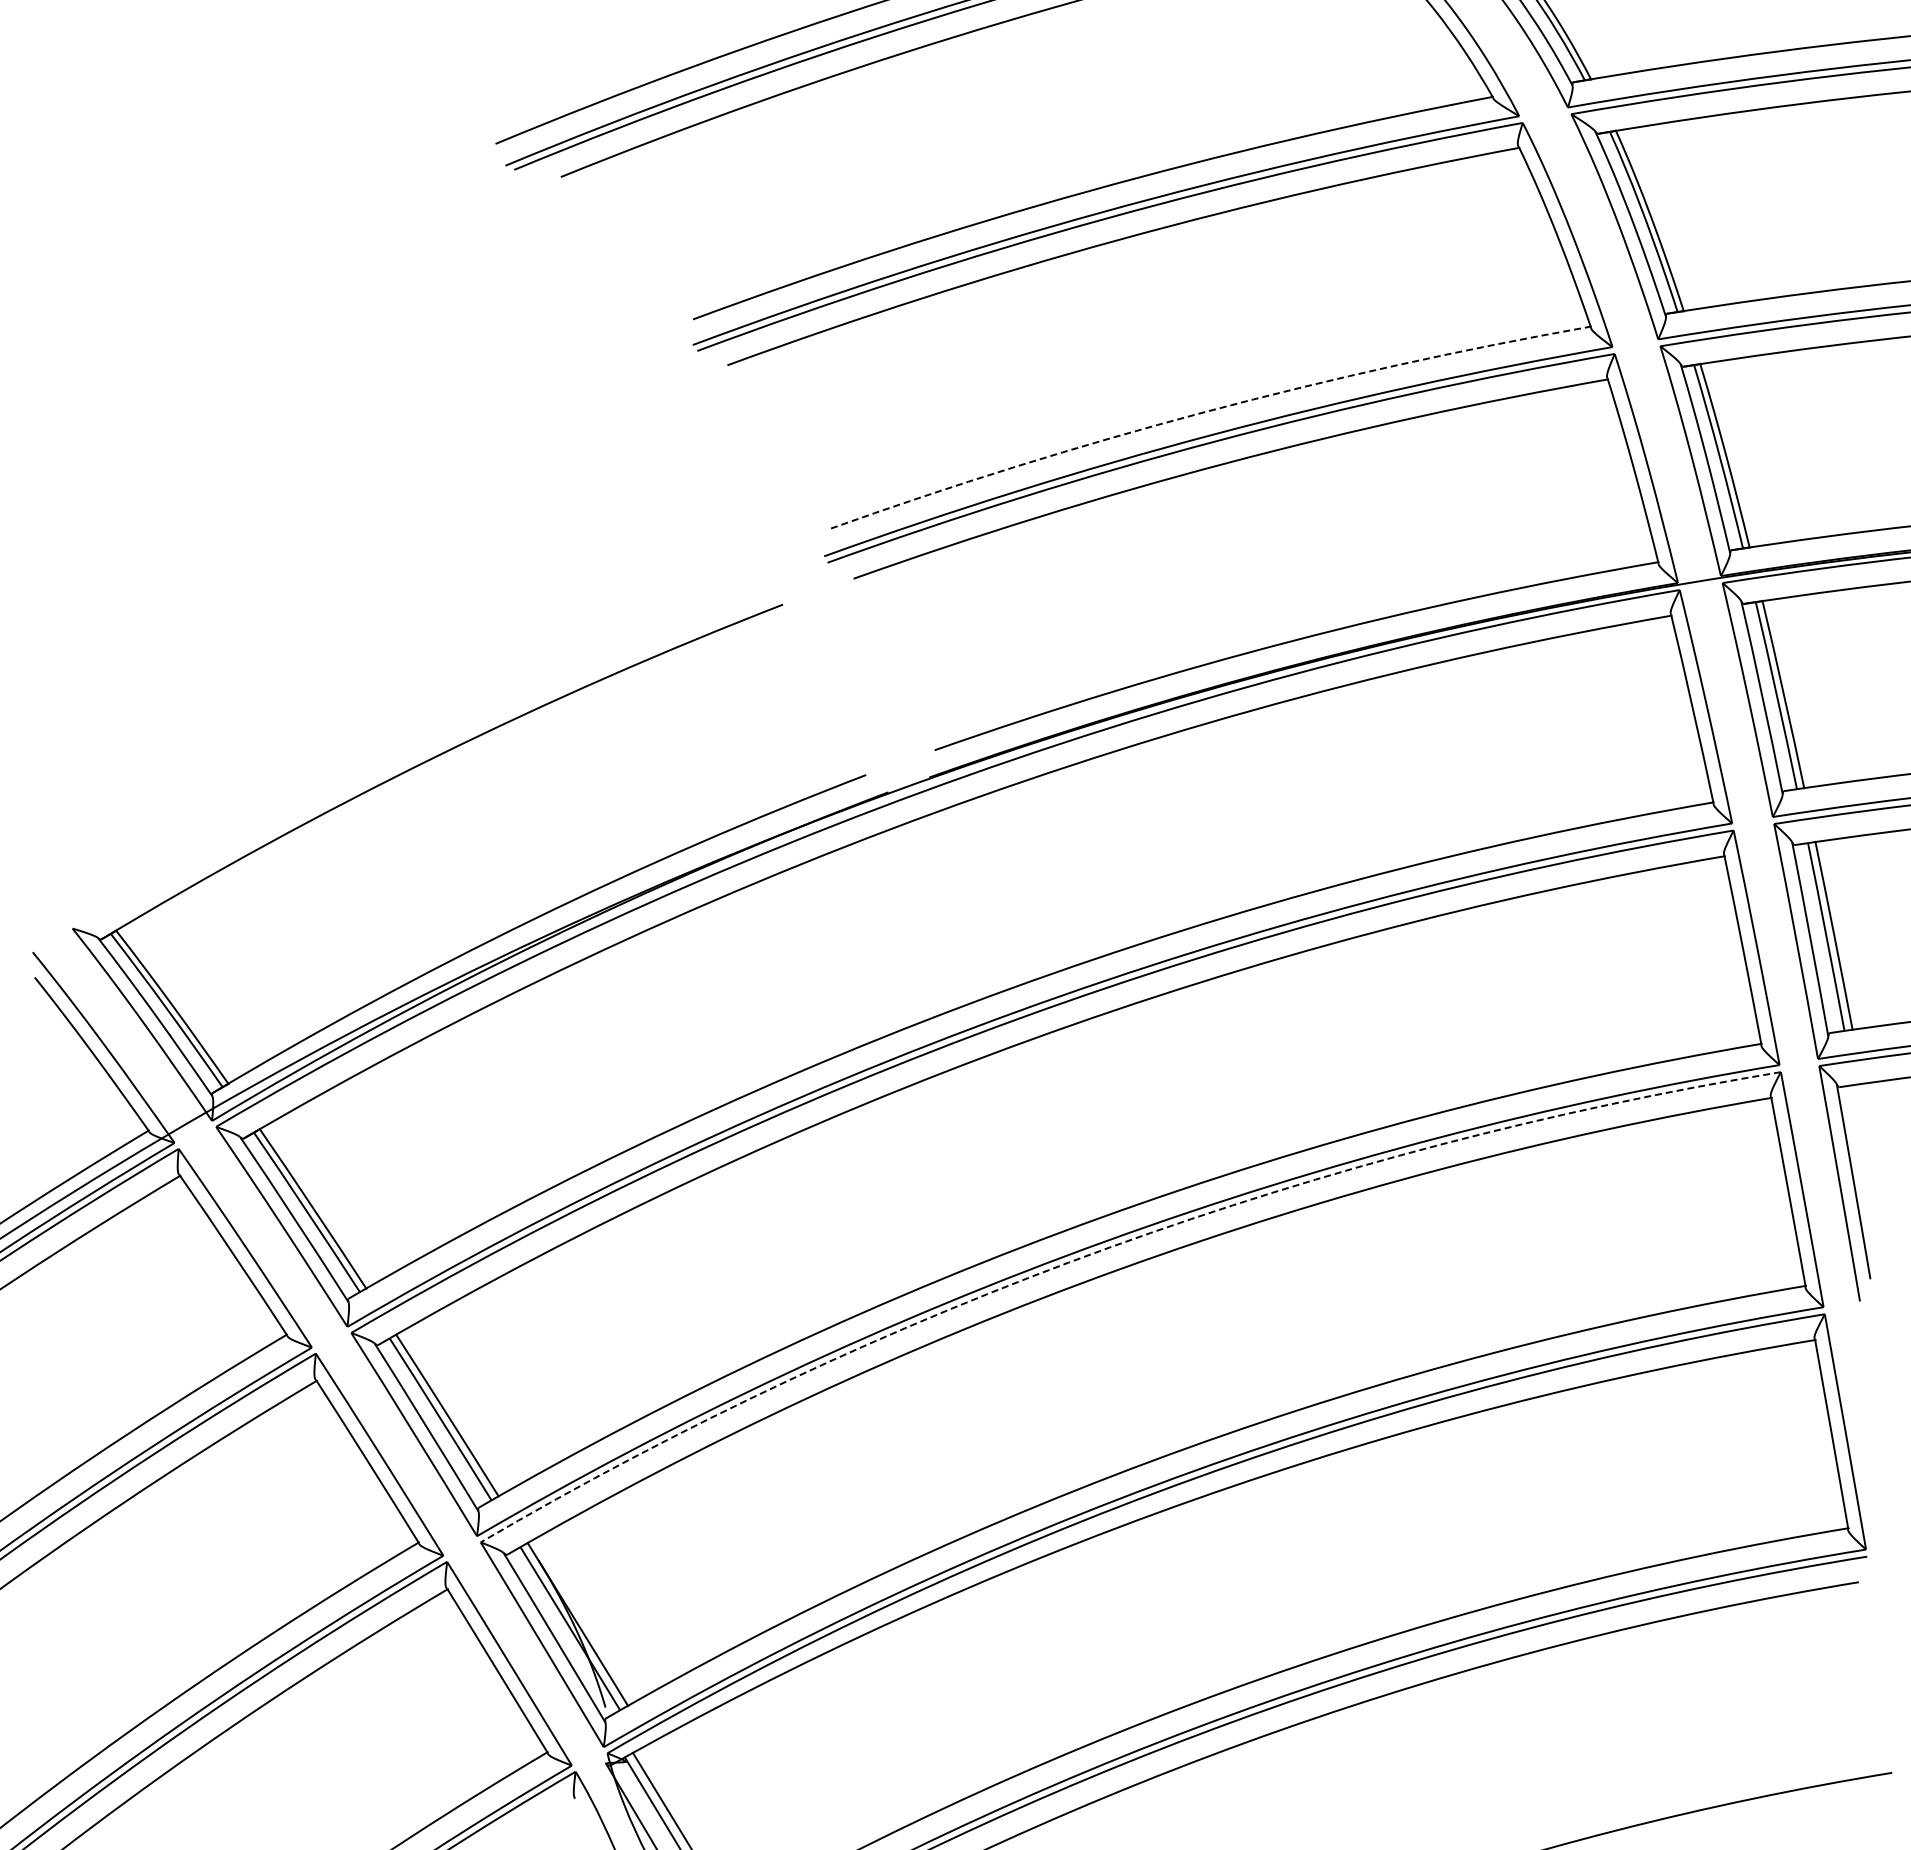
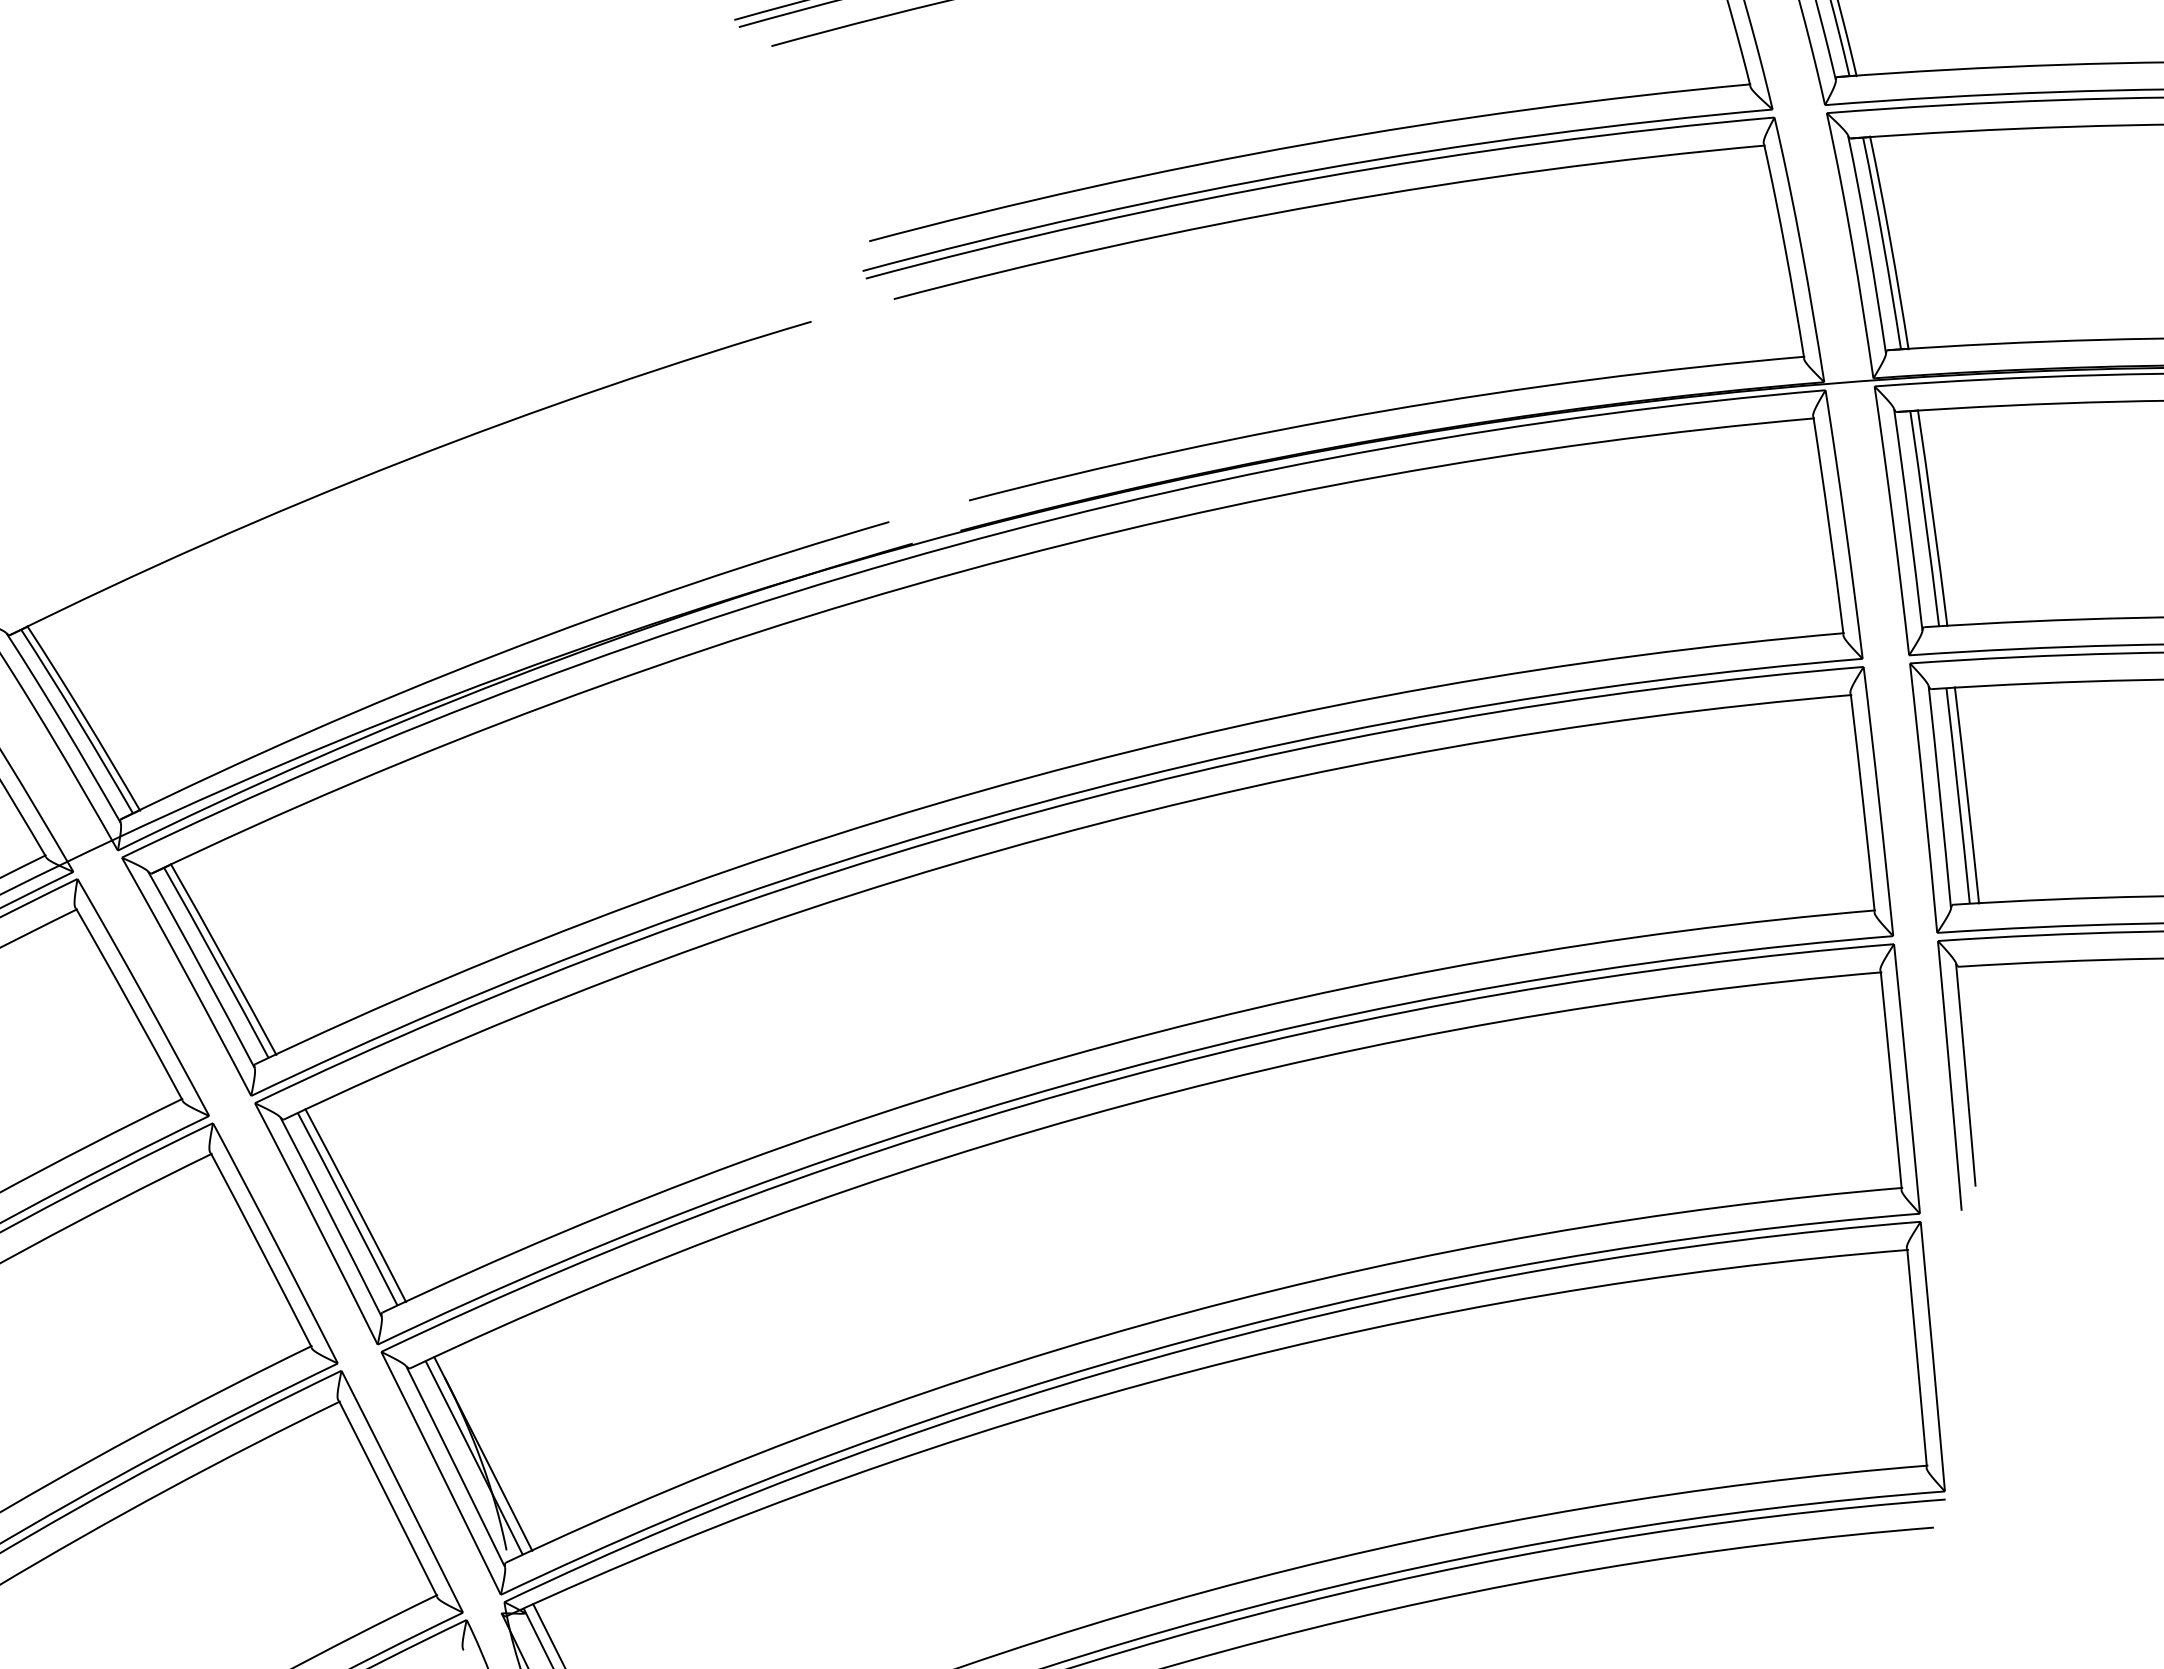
arc: (1205, 411) -> (1306, 143), dashed -> solid
arc: (1109, 1247) -> (1119, 1078), dashed -> solid

